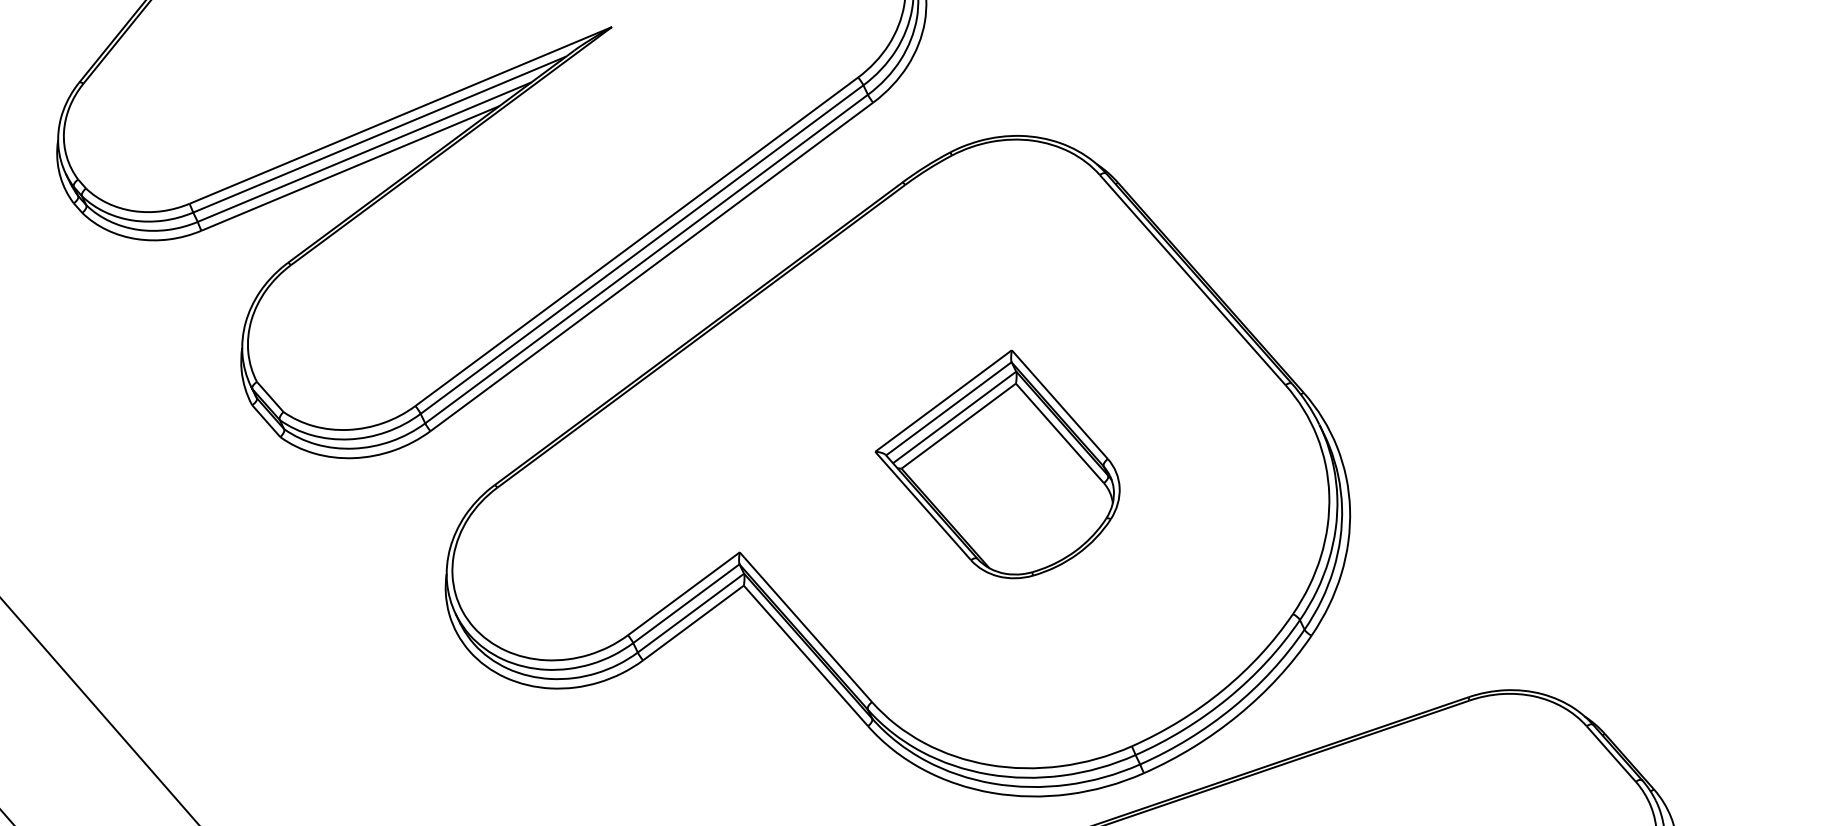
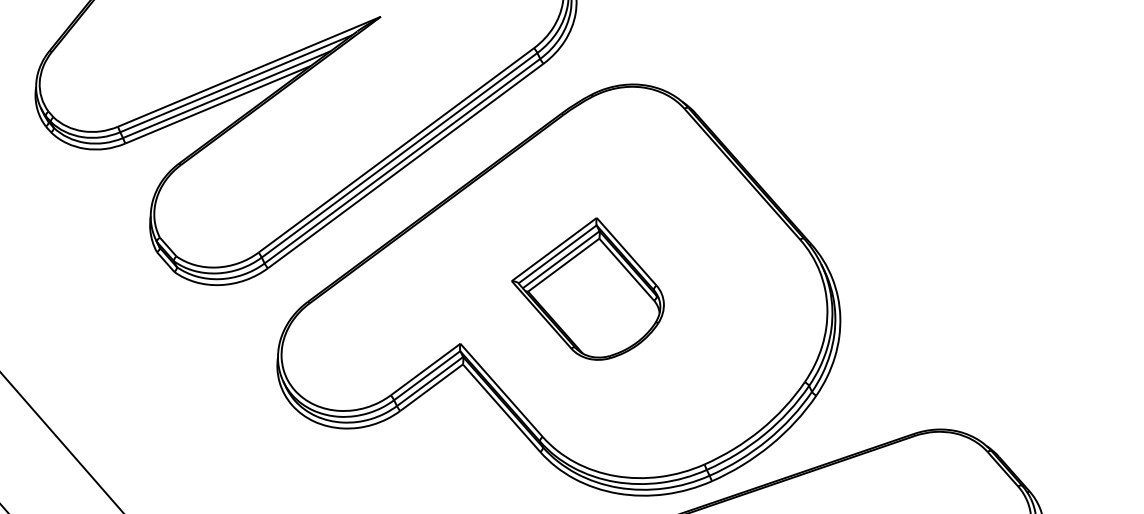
part: (996, 463) -> (587, 288), moved

